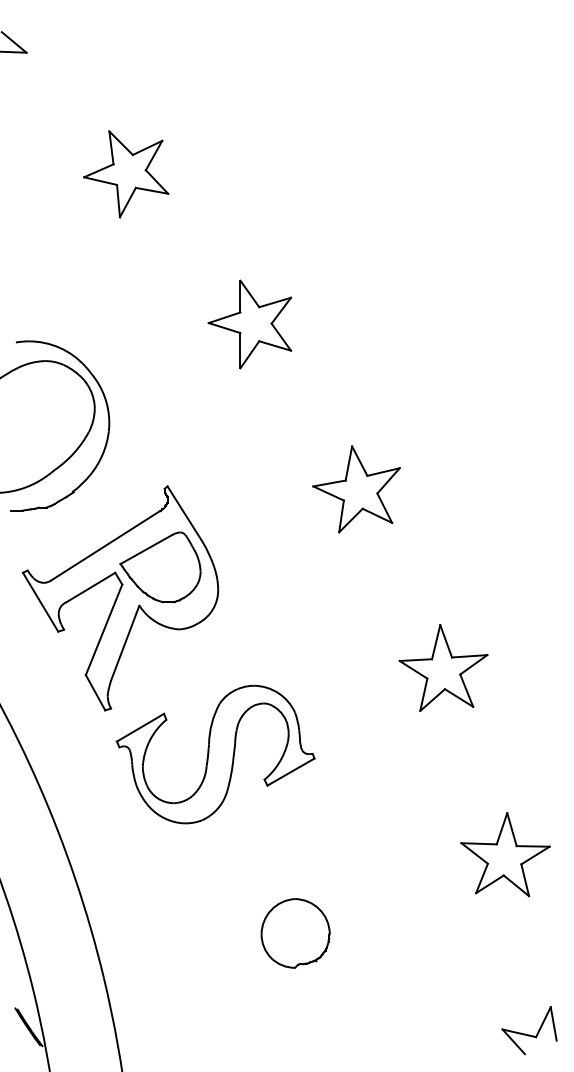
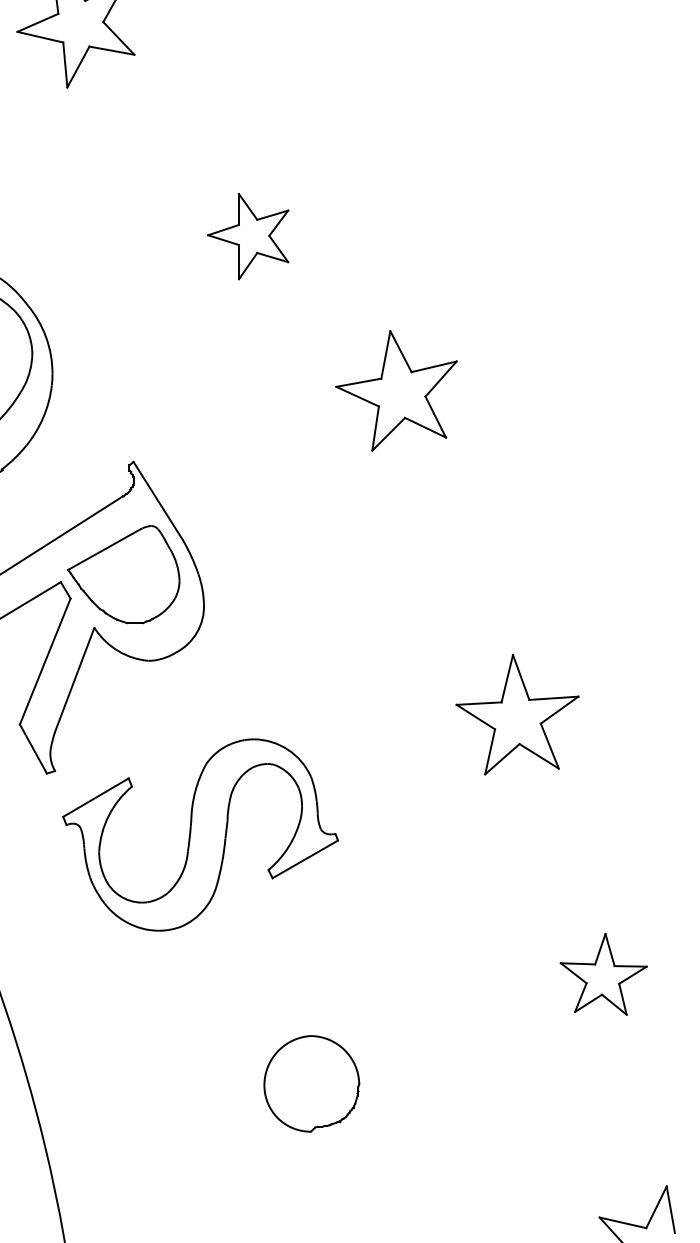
part: (249, 324) -> (247, 236), size x0.7
part: (356, 489) -> (396, 391), moved
part: (505, 854) -> (603, 974), size x0.7

